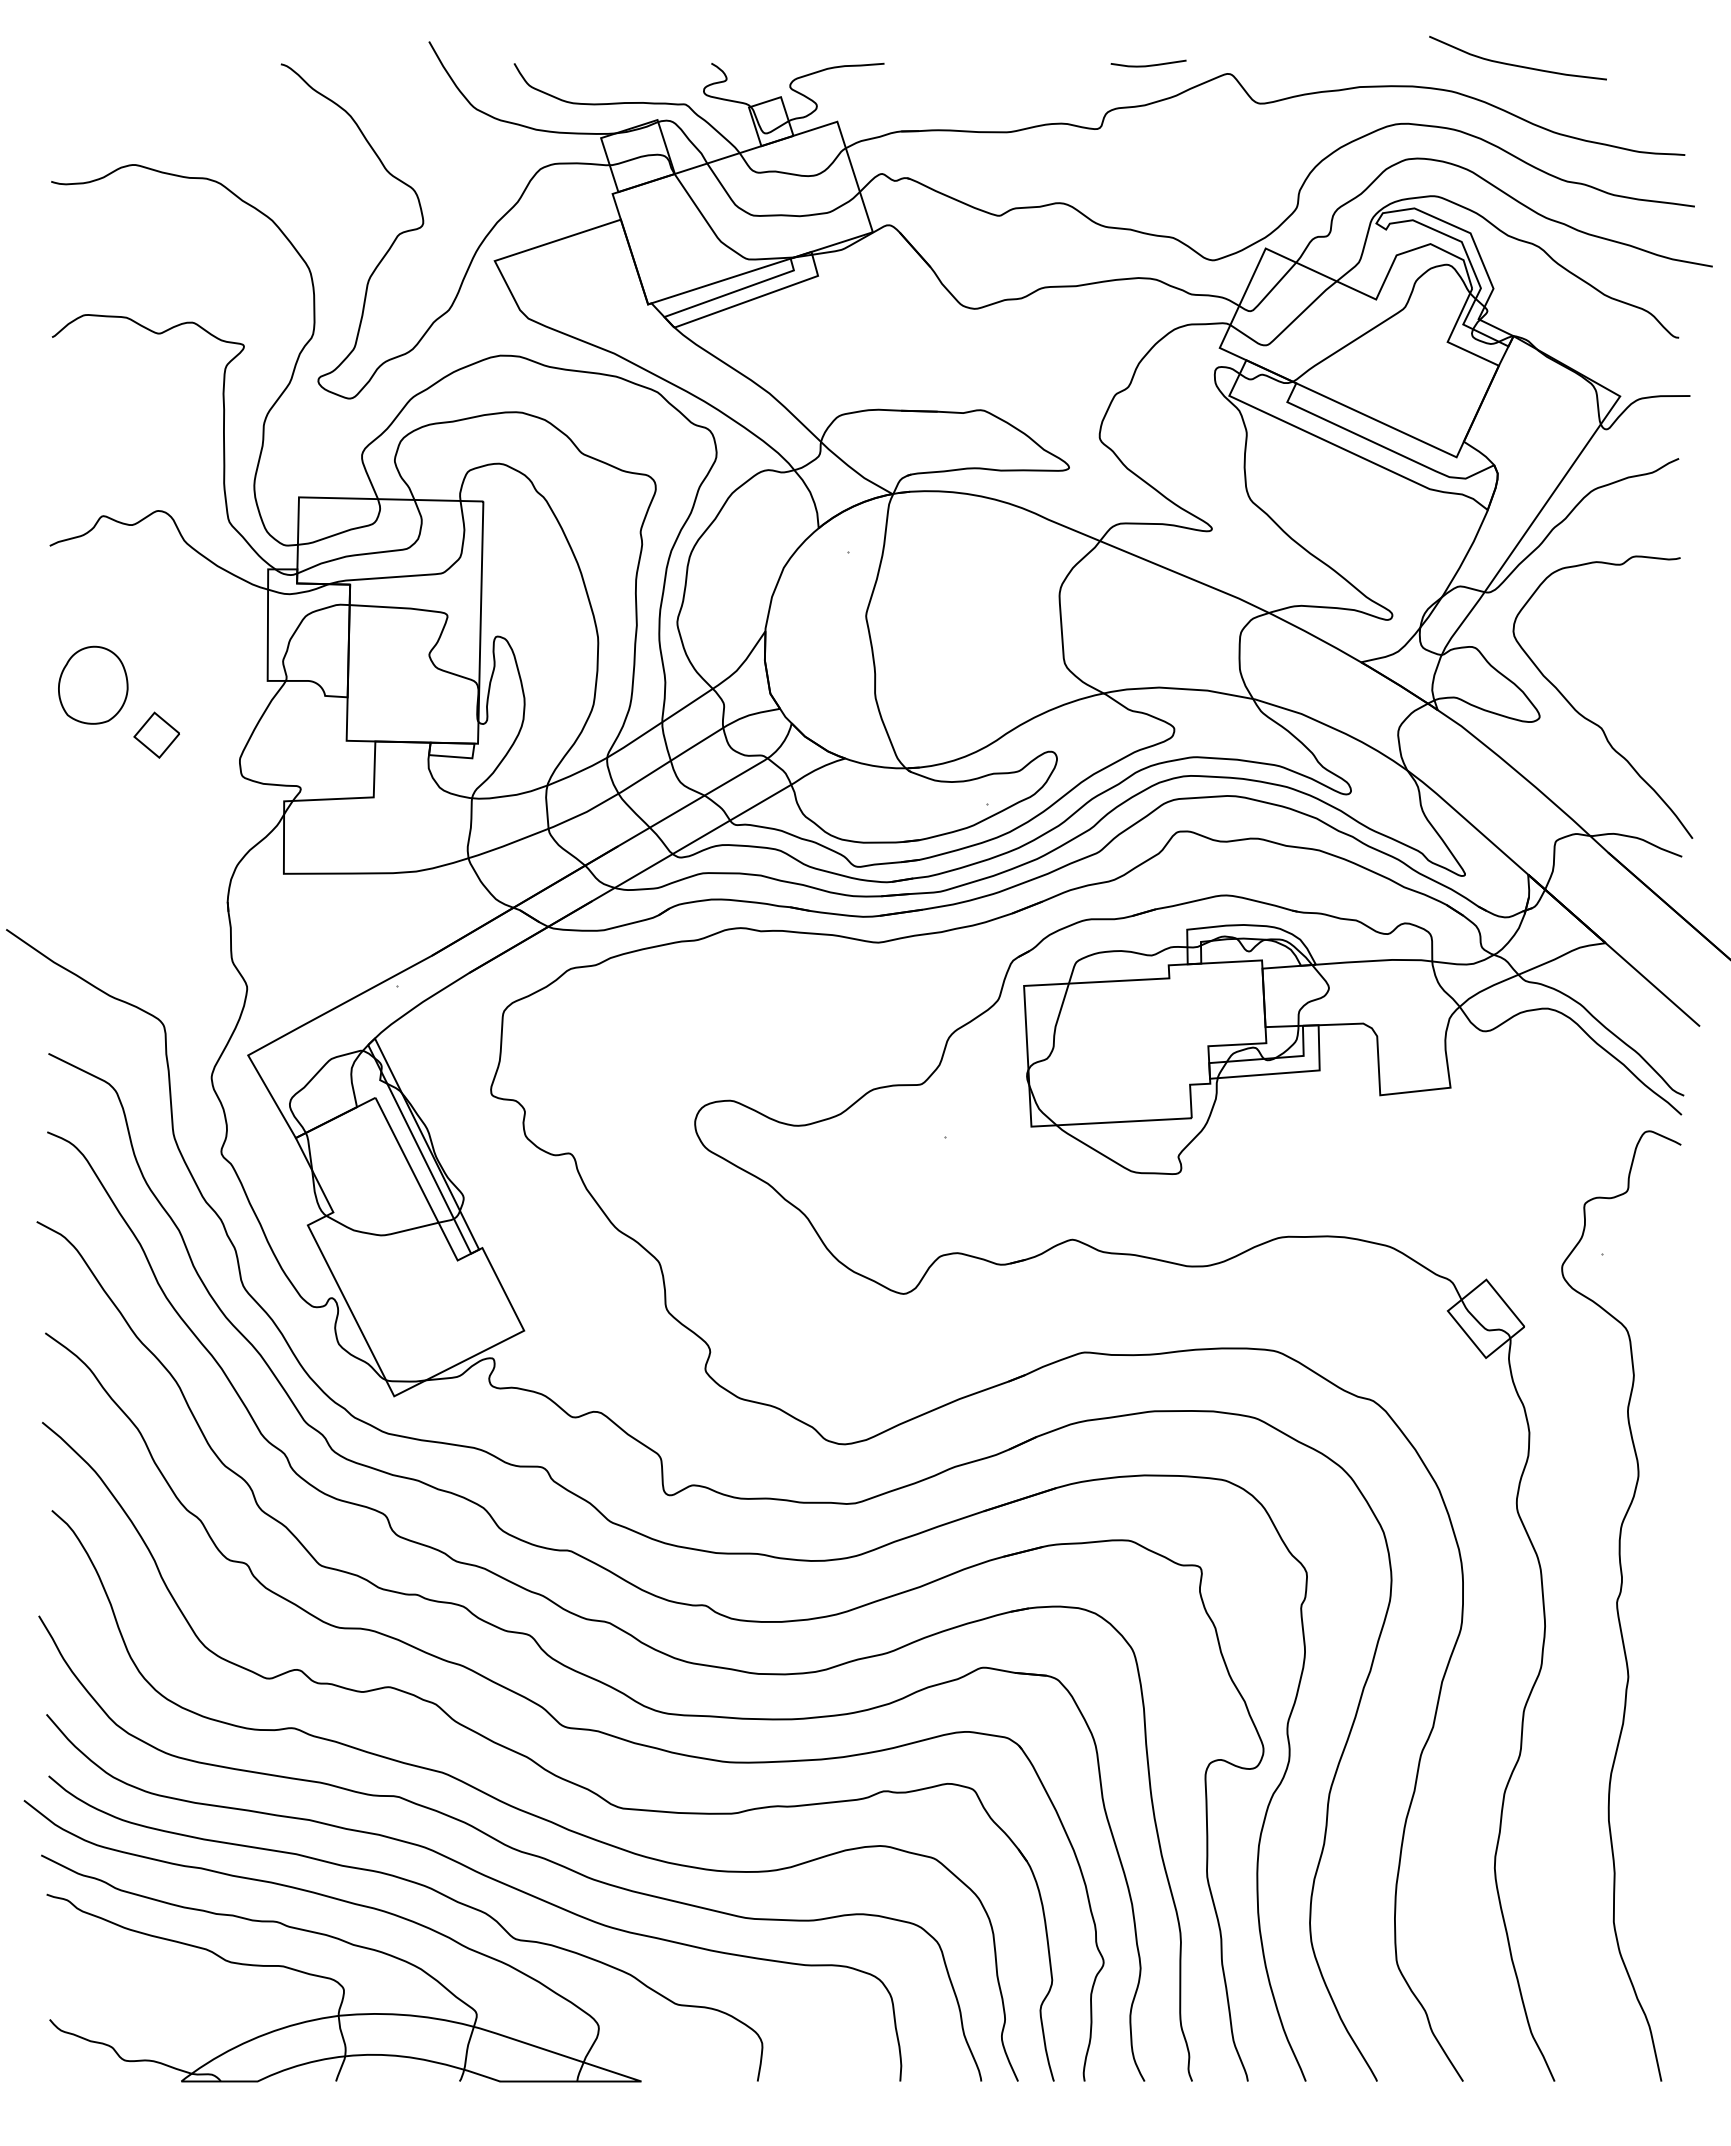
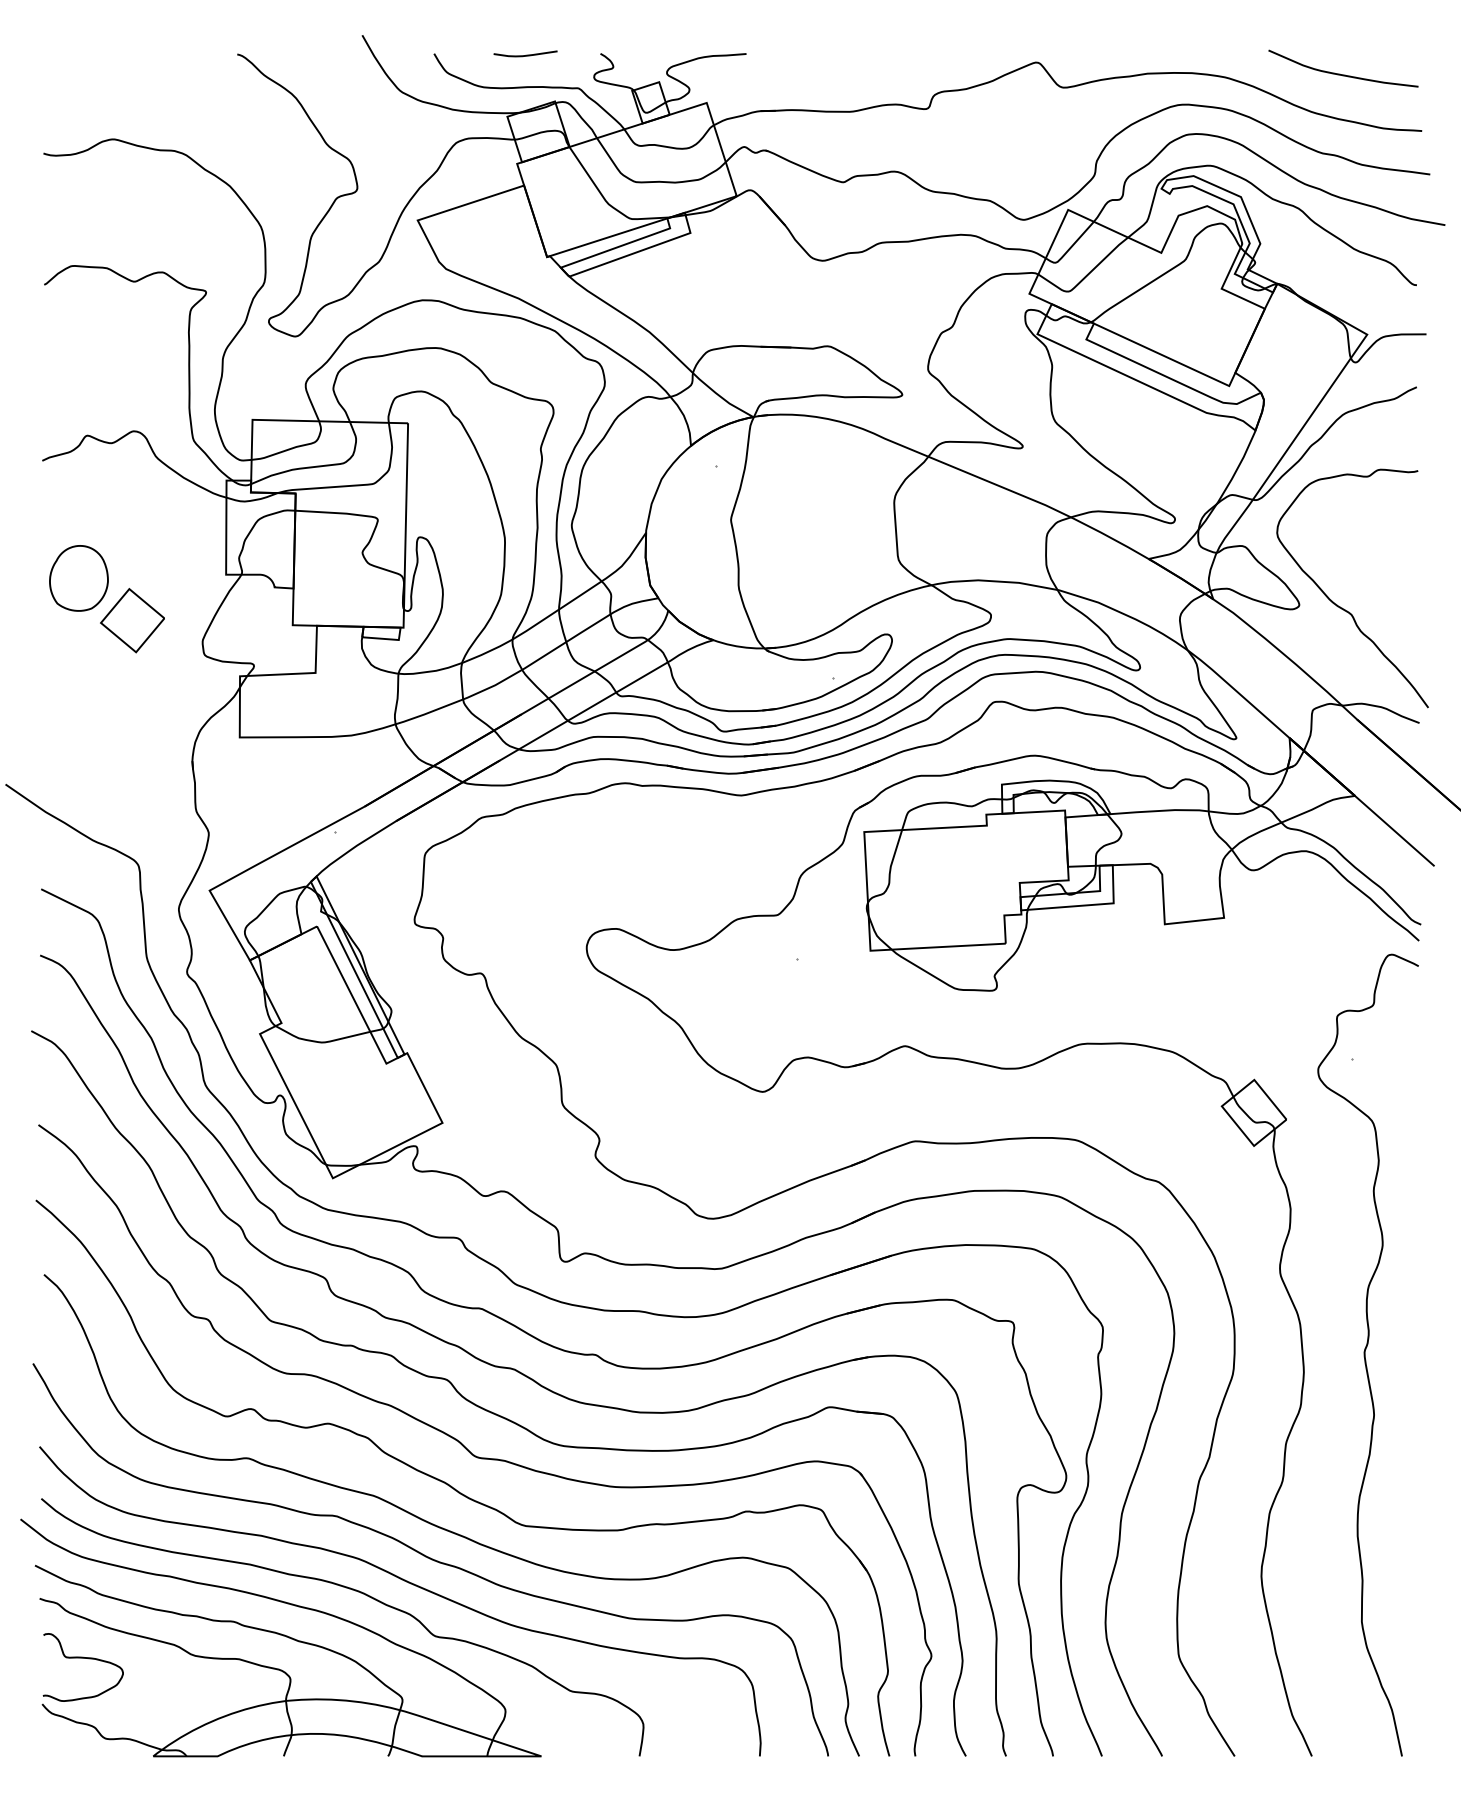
curve: (1516, 64) -> (1342, 74), moved
curve: (1148, 65) -> (525, 55), moved
part: (156, 734) -> (132, 619), size x1.67
curve: (98, 1965) -> (83, 1658), added

